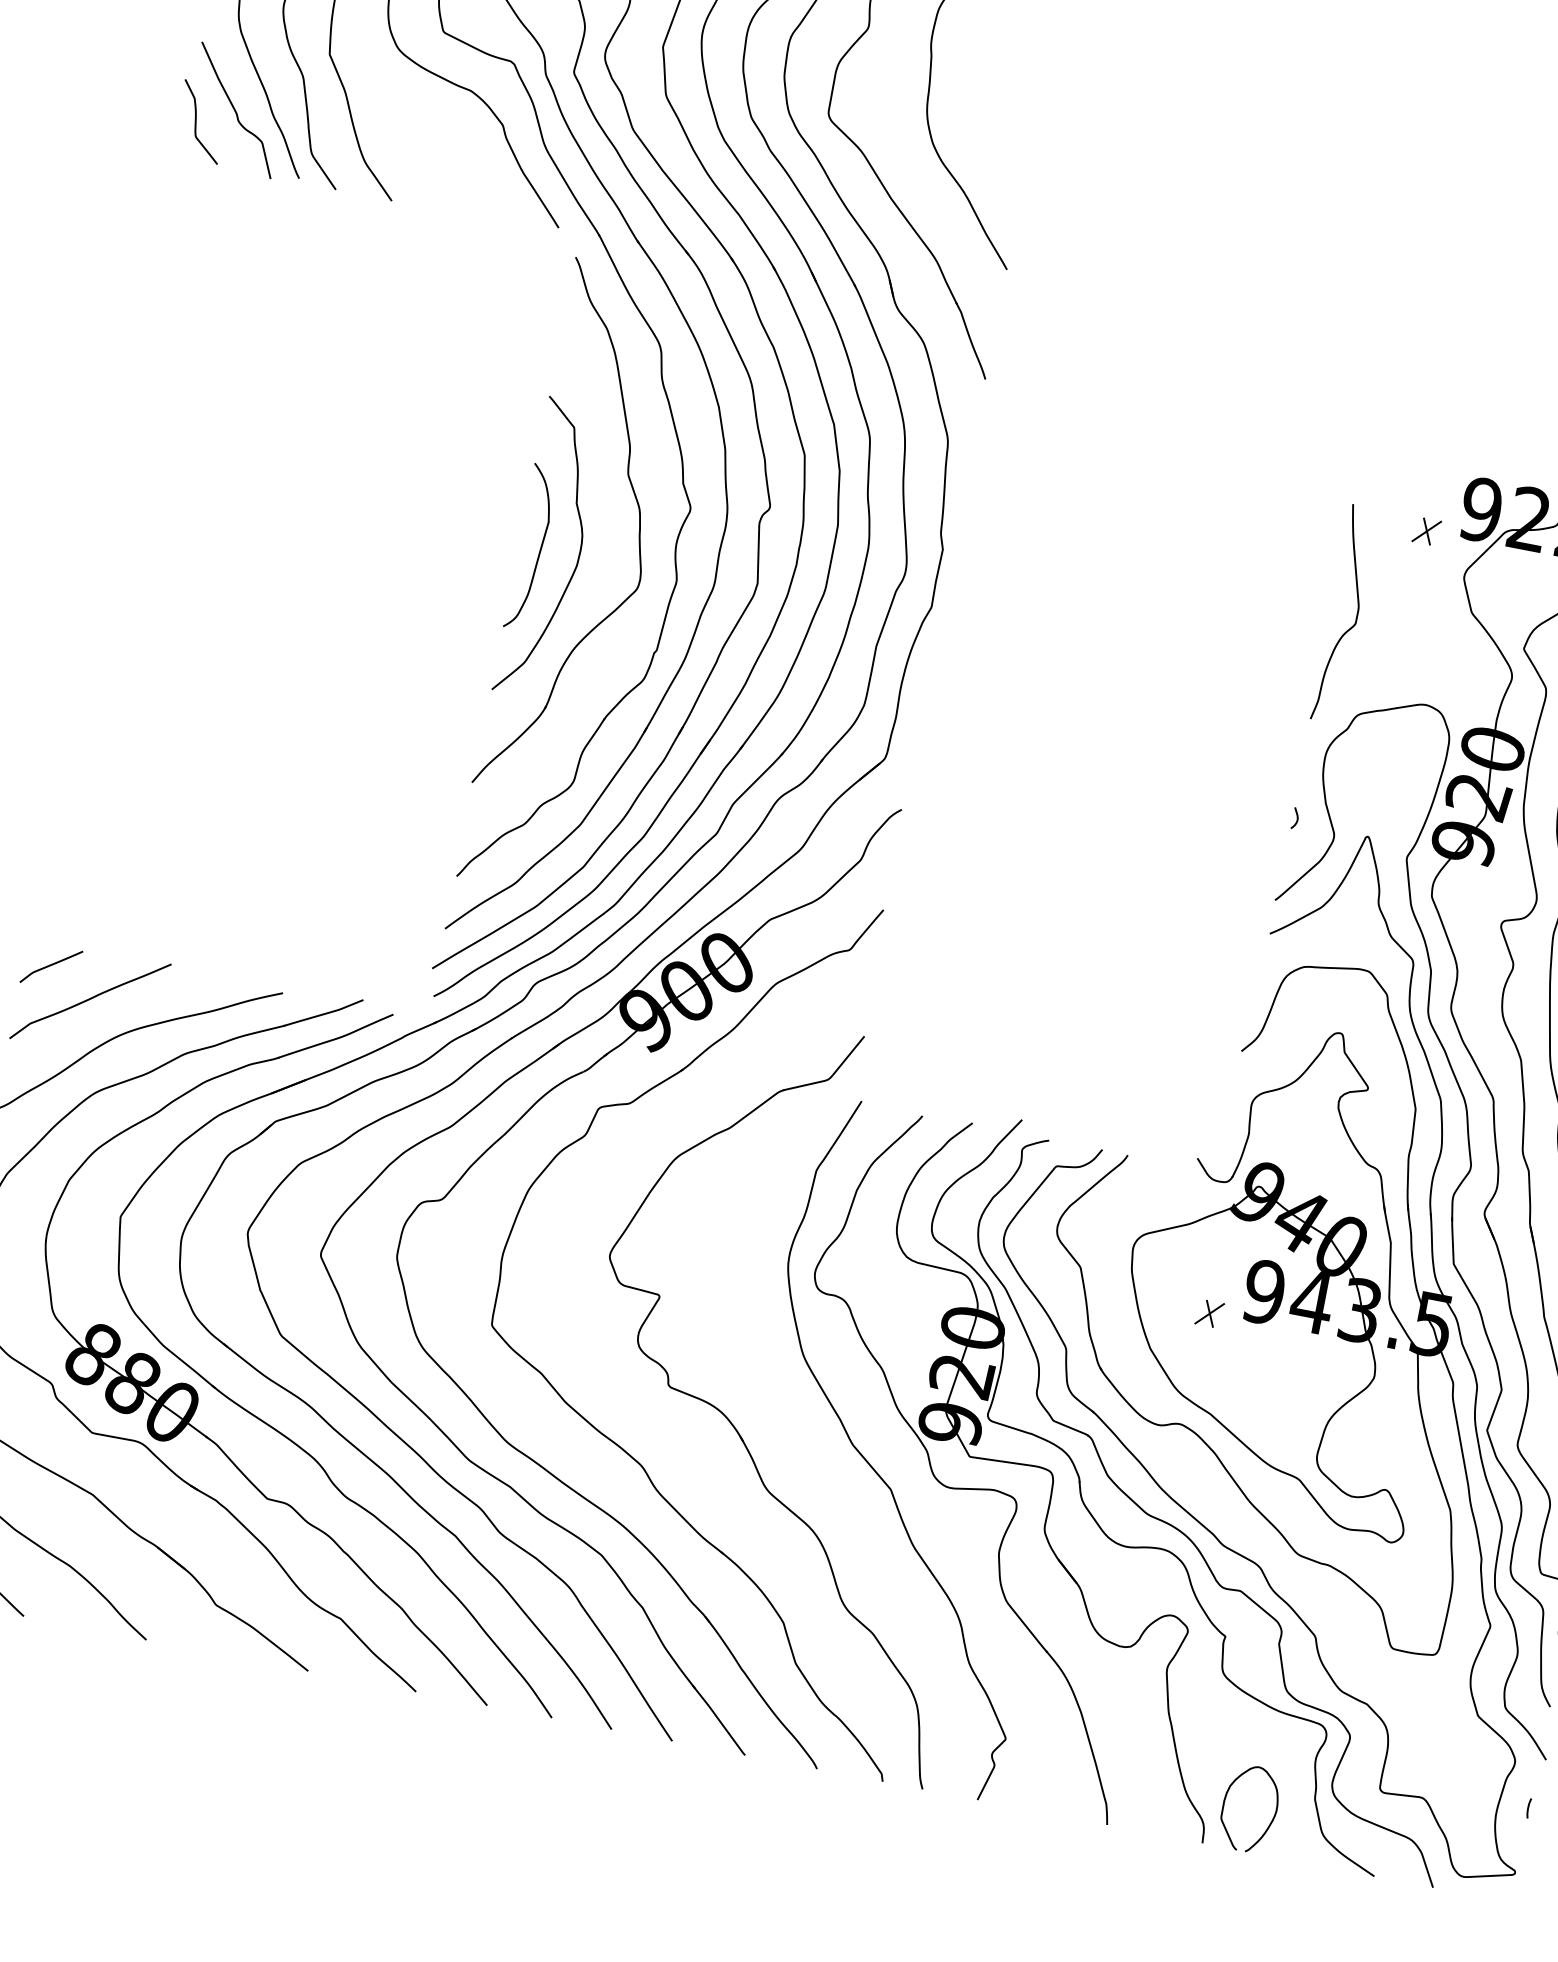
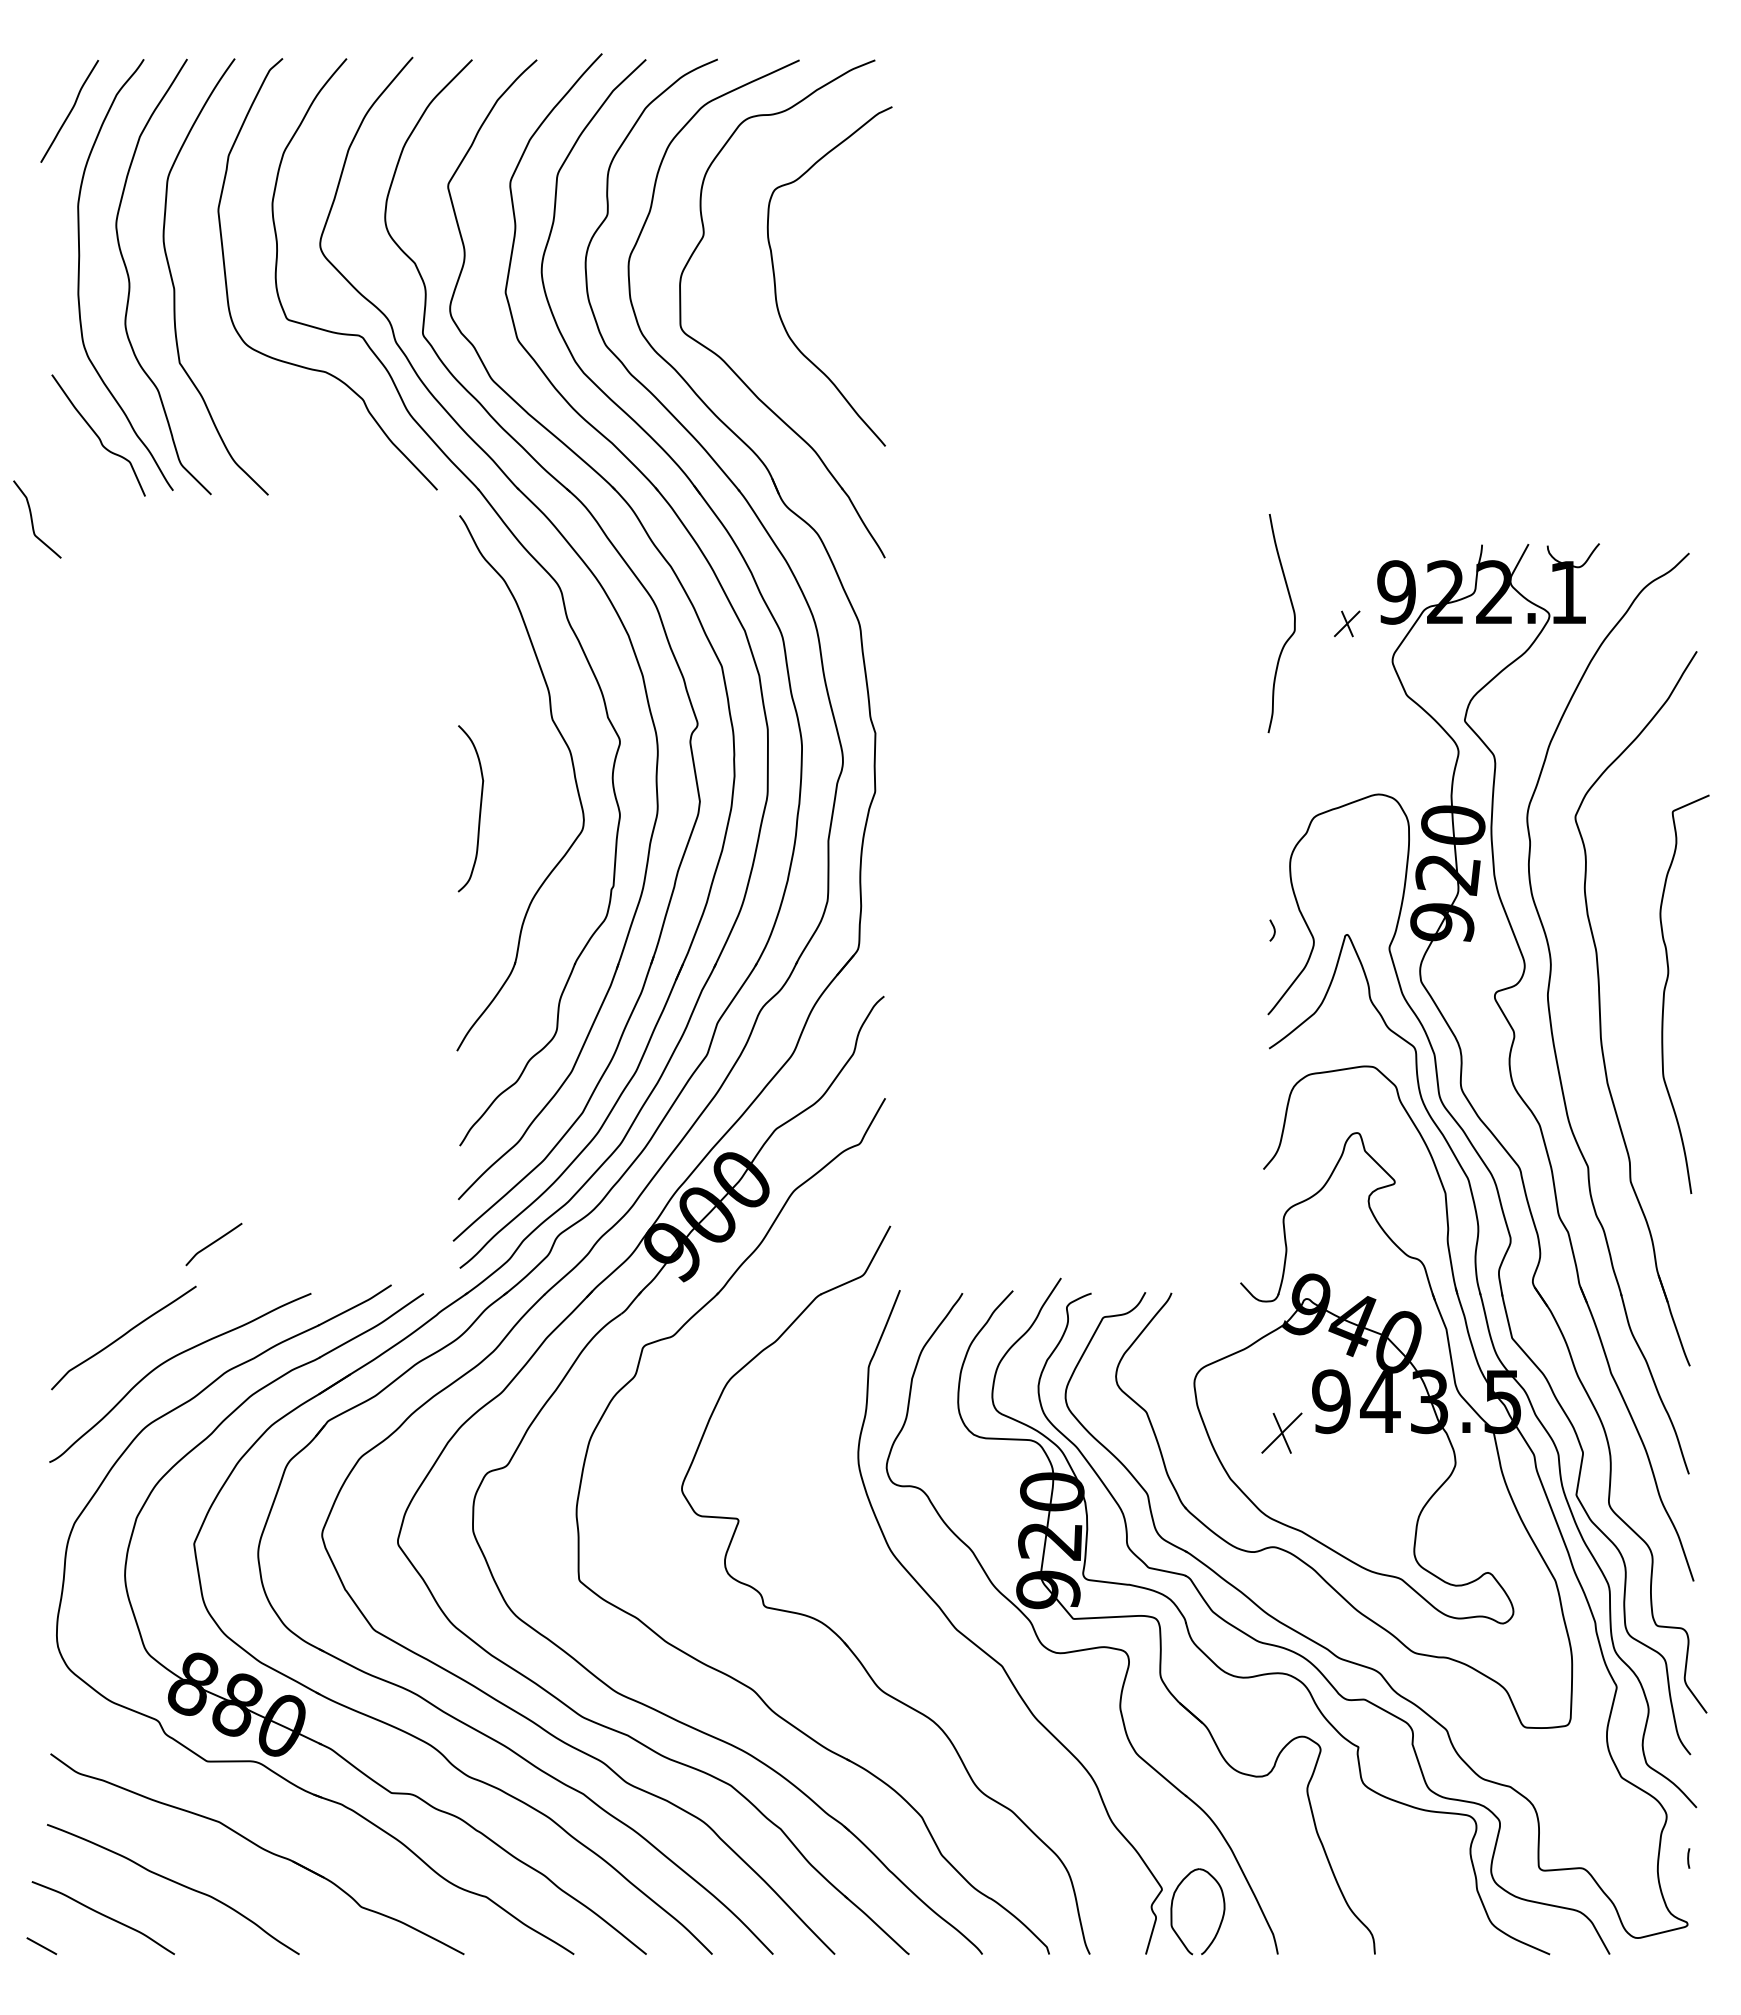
curve: (196, 121) -> (32, 519), moved
curve: (578, 554) -> (518, 806), removed
curve: (1356, 616) -> (1294, 623), moved
curve: (51, 965) -> (213, 1243), moved
part: (1209, 1313) -> (1281, 1432), size x1.6
part: (1224, 1803) -> (1172, 1911), moved

